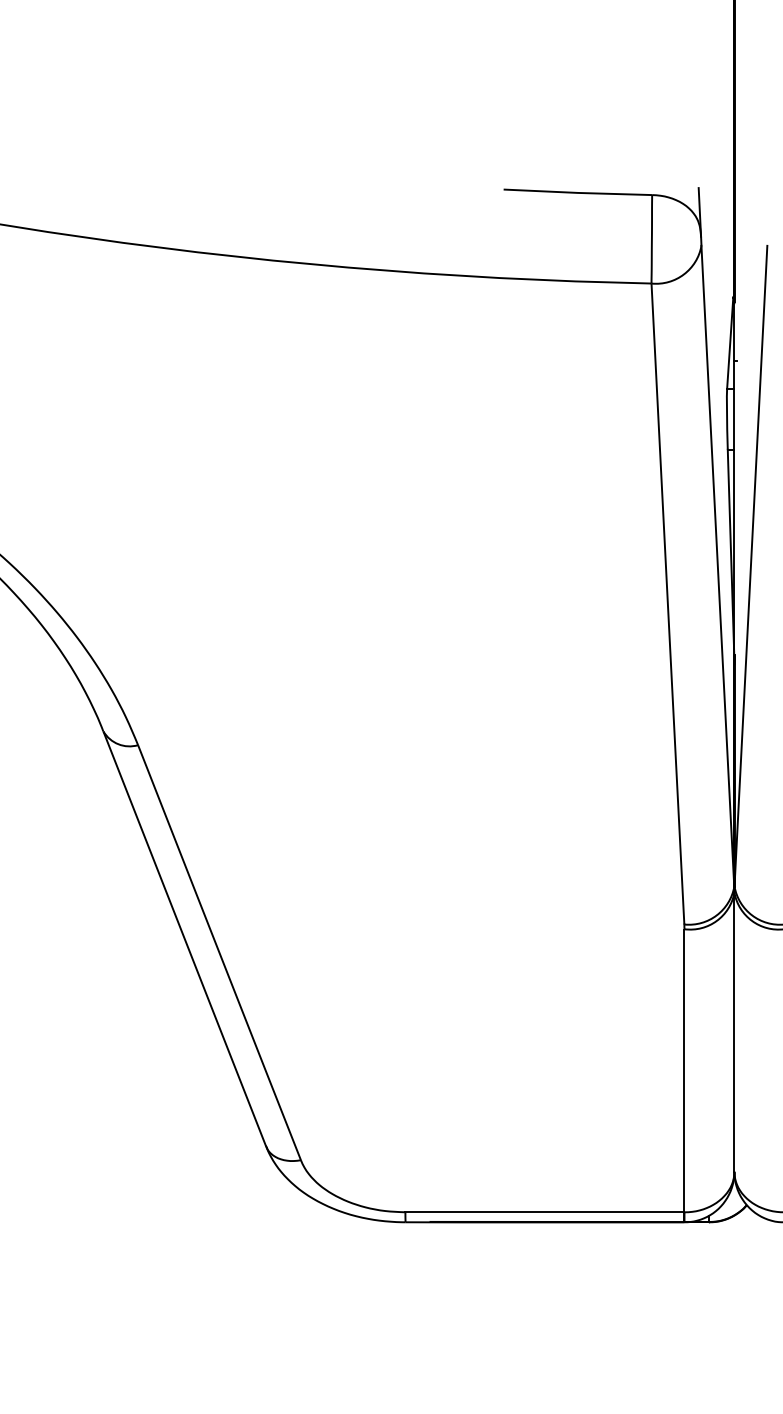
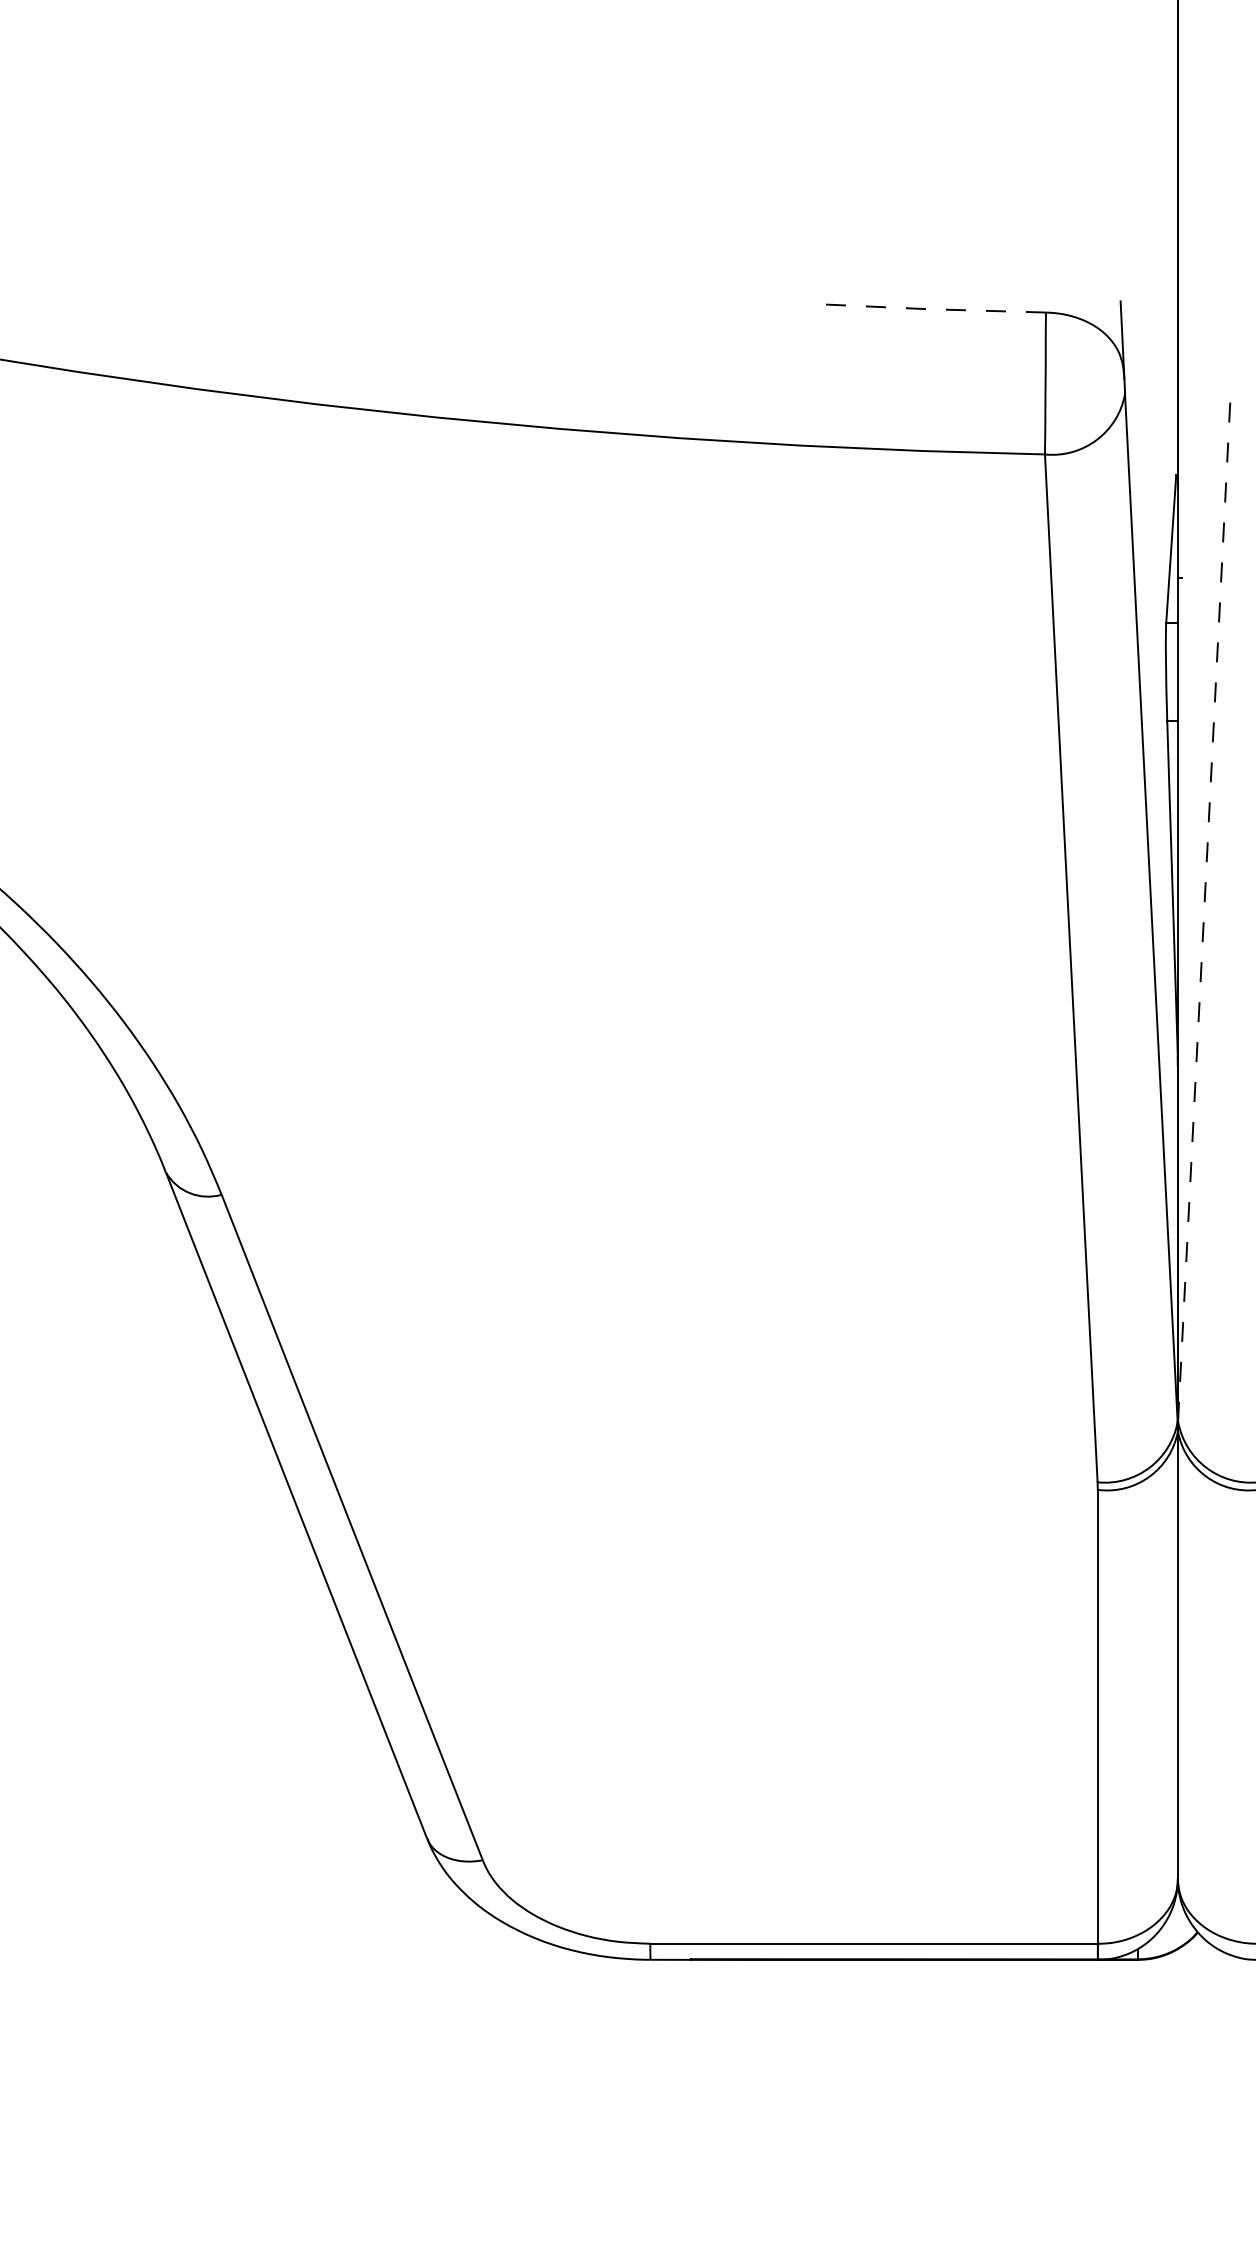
line: (577, 192) -> (926, 308), solid -> dashed
line: (750, 566) -> (1203, 908), solid -> dashed

